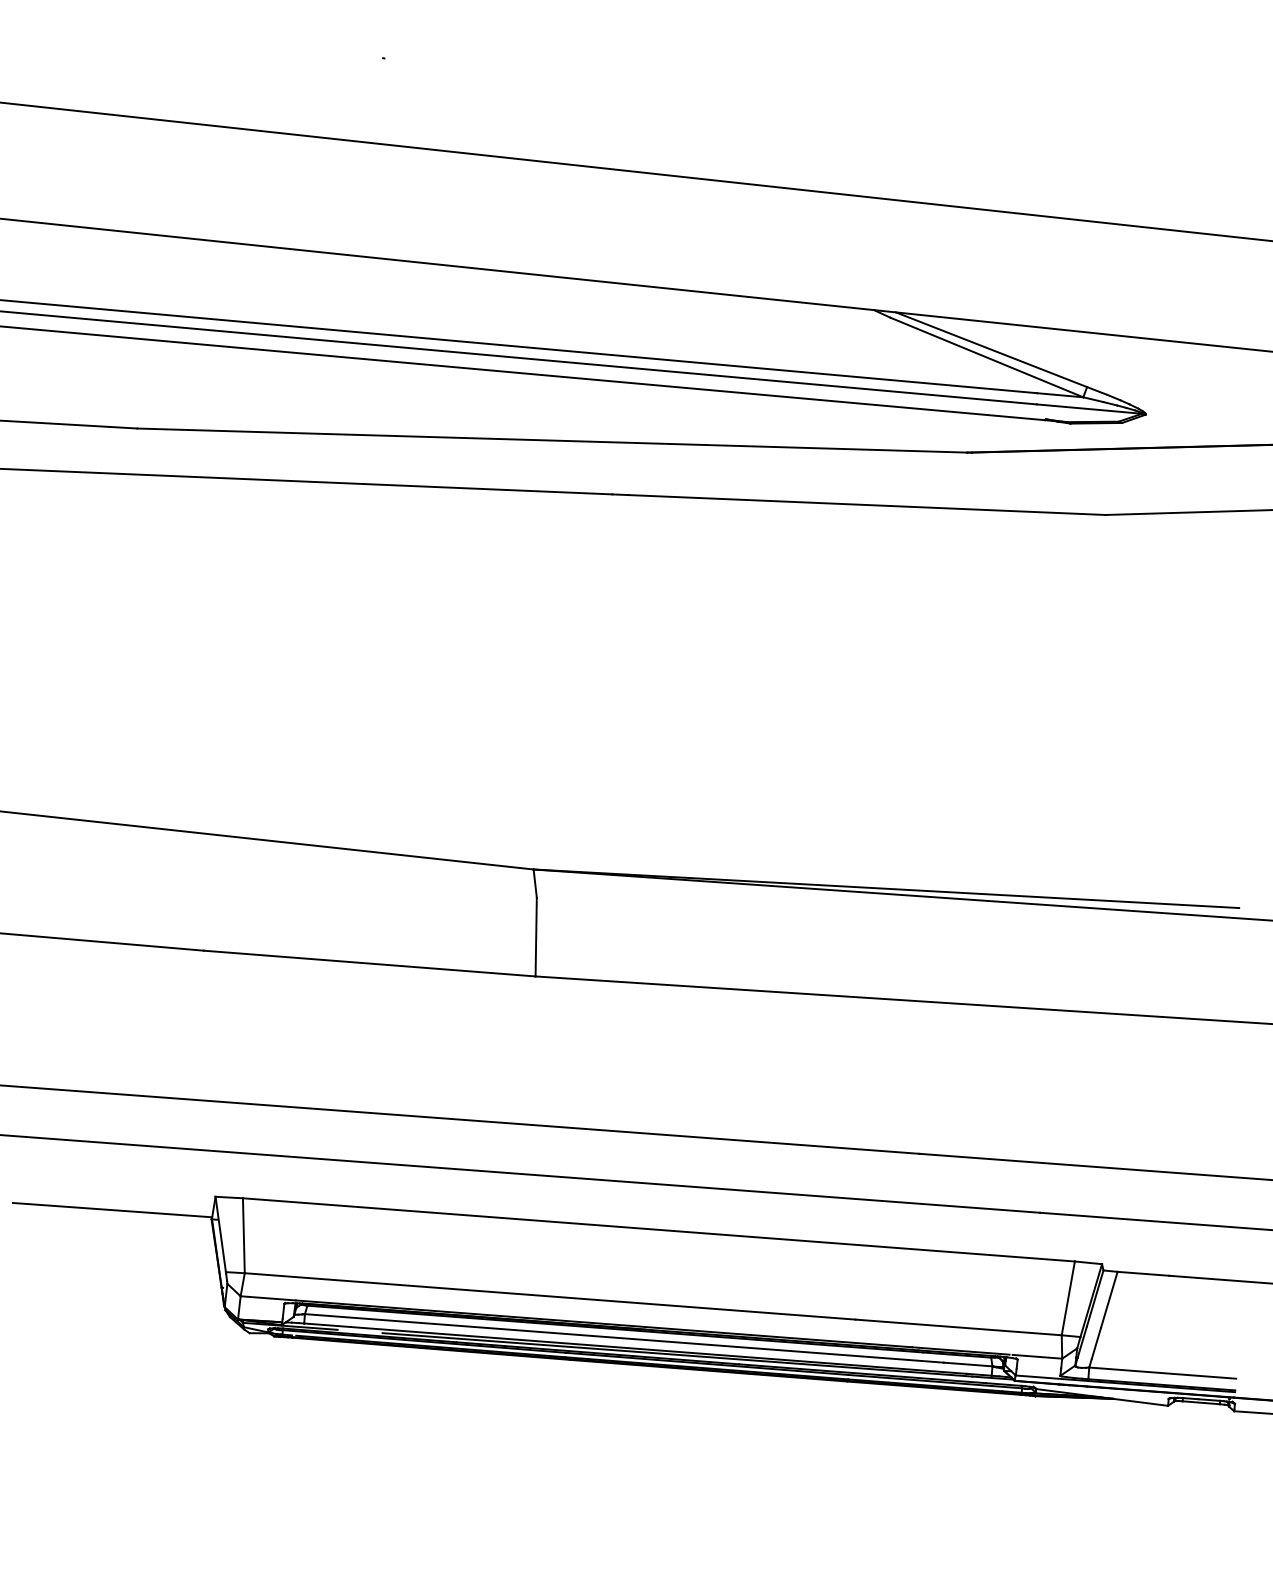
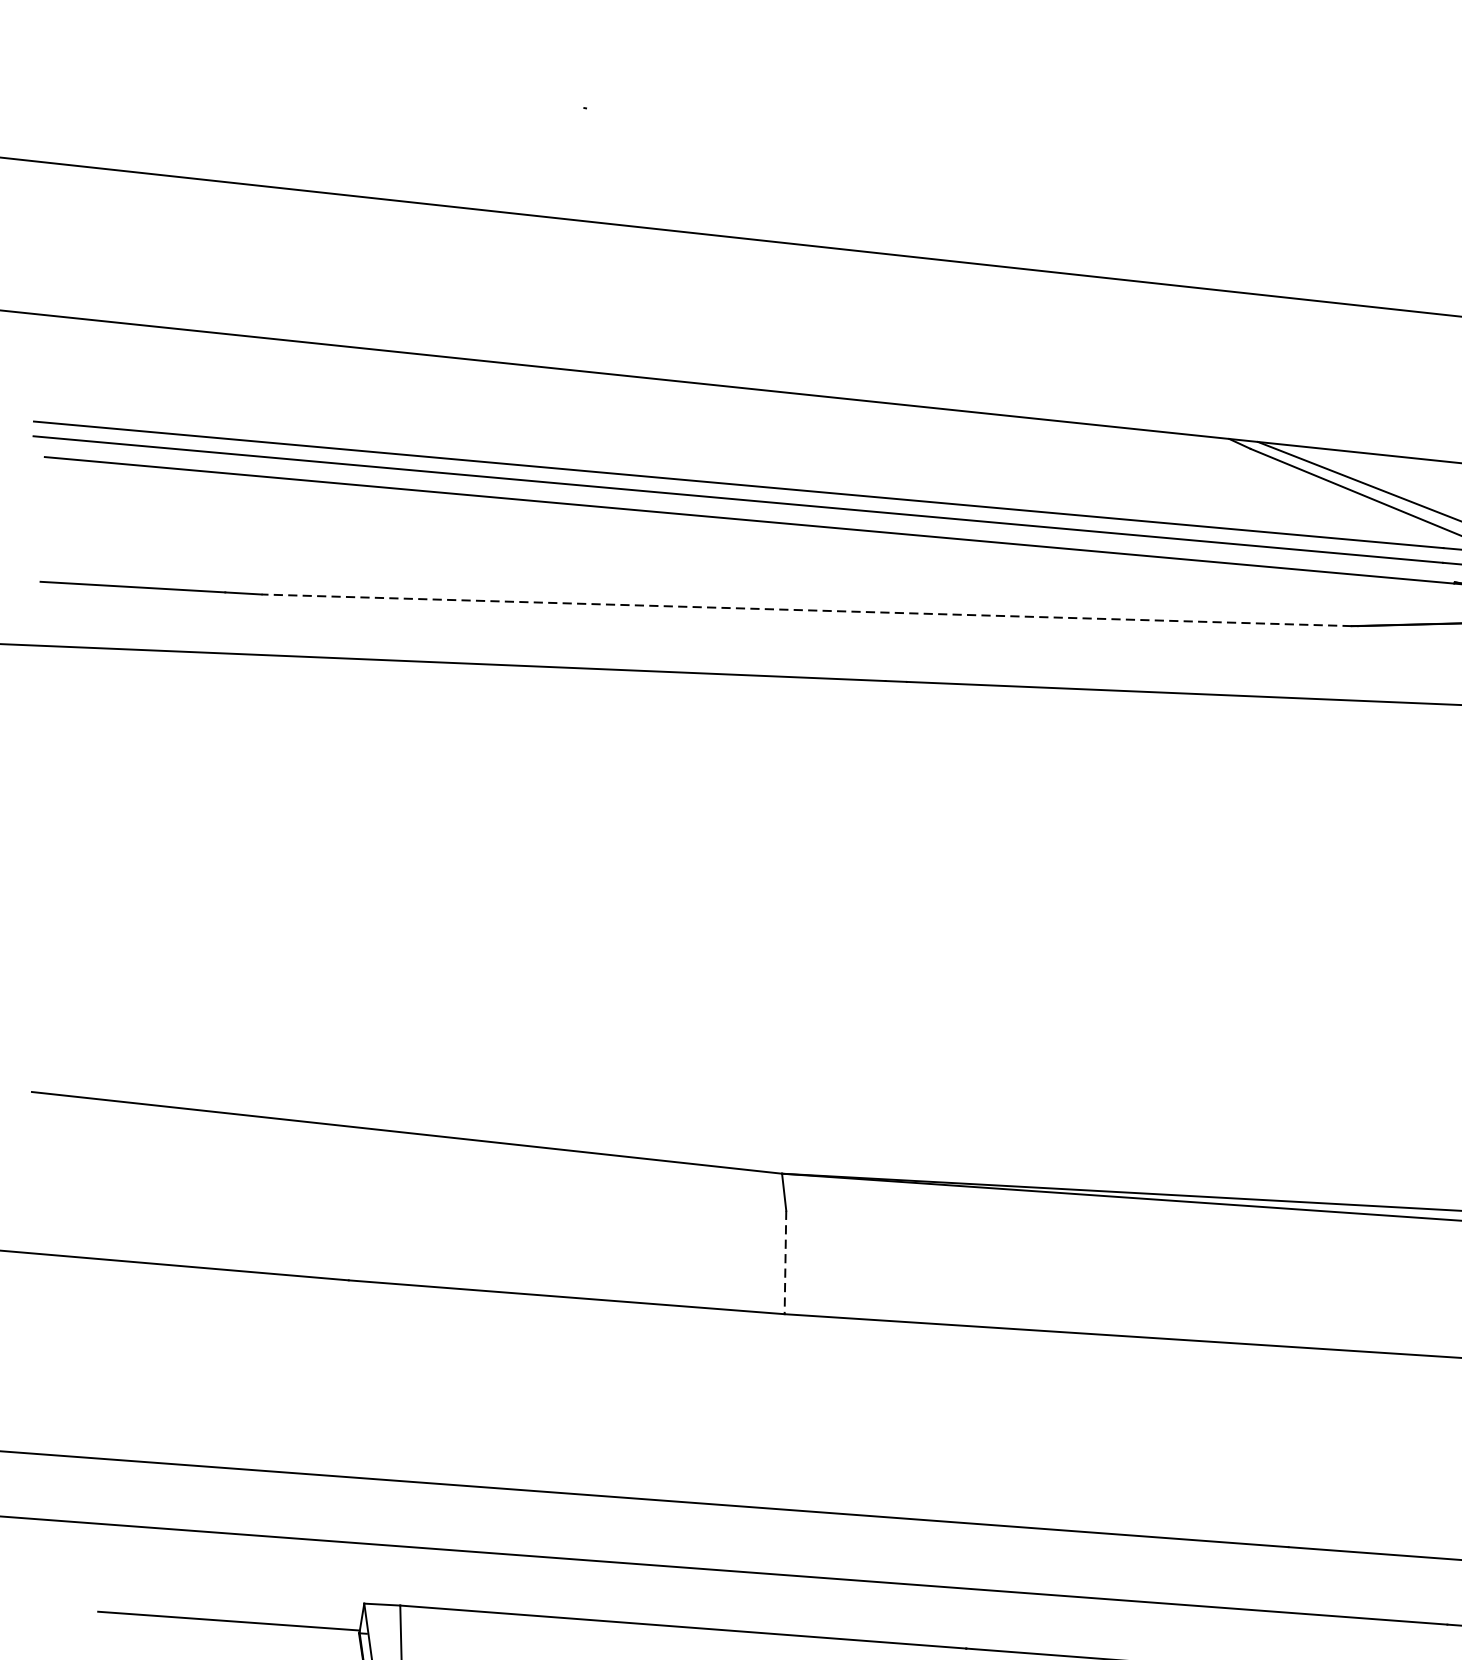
line: (551, 440) -> (805, 610), solid -> dashed
line: (536, 937) -> (785, 1263), solid -> dashed

